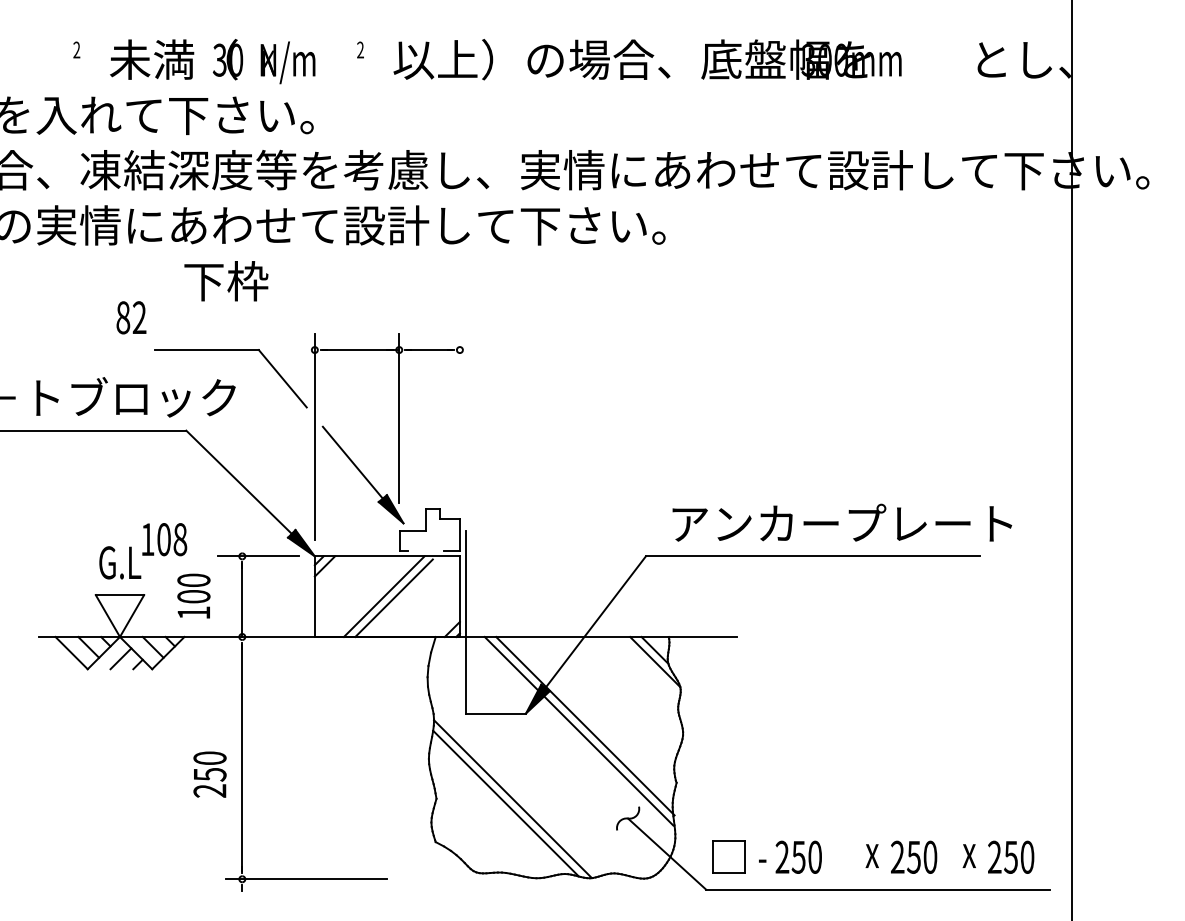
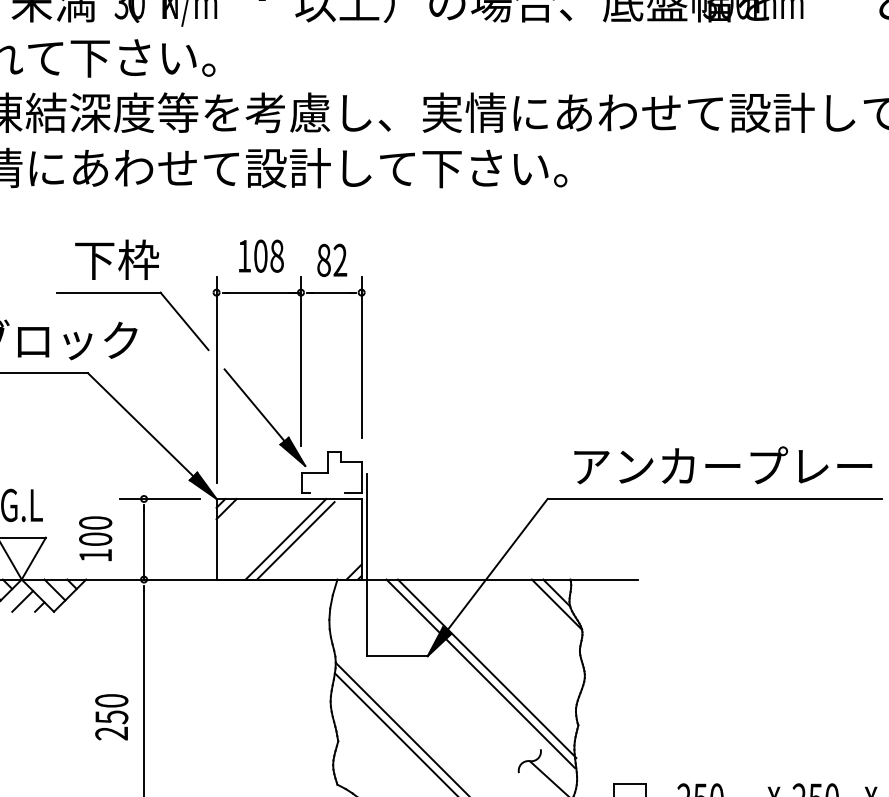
text: (226, 281) -> (117, 260), moved
text: (131, 317) -> (332, 260), moved
line: (459, 414) -> (361, 357), added
text: (164, 539) -> (261, 256), moved

